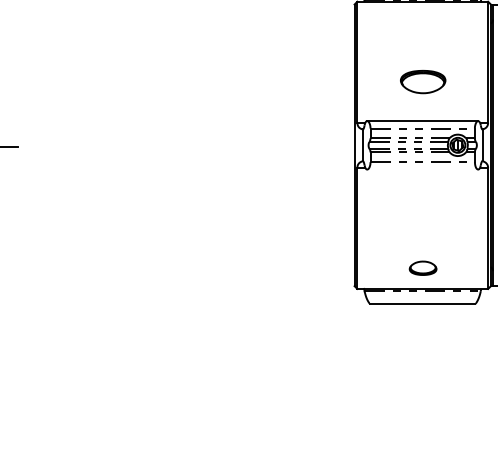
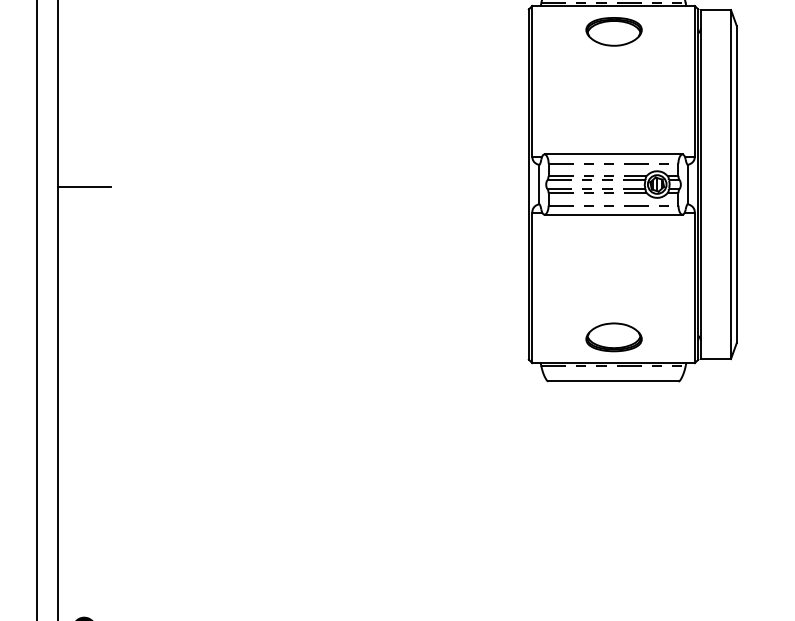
part: (422, 81) -> (613, 31), moved
line: (422, 169) -> (613, 214), added
part: (422, 268) -> (613, 337), size x1.67

